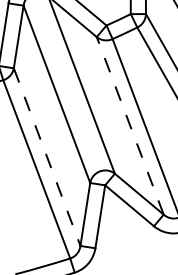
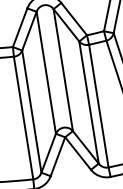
line: (130, 125) -> (89, 102), dashed -> solid
line: (46, 157) -> (31, 111), dashed -> solid

